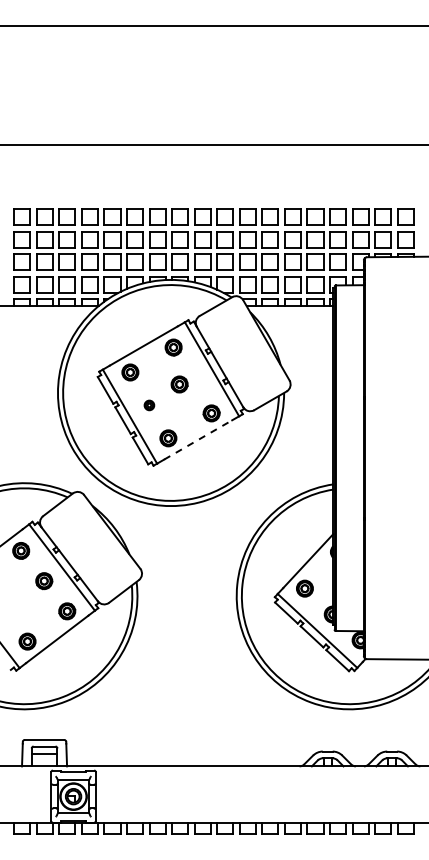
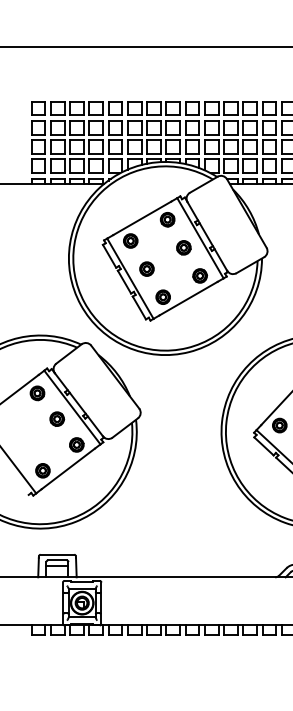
part: (179, 384) -> (183, 247), moved
part: (149, 405) -> (147, 269), size x1.67
line: (198, 439) -> (188, 298), dashed -> solid

